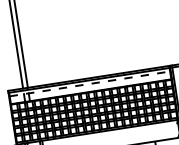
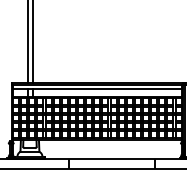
line: (90, 84) -> (97, 89), dashed -> solid

